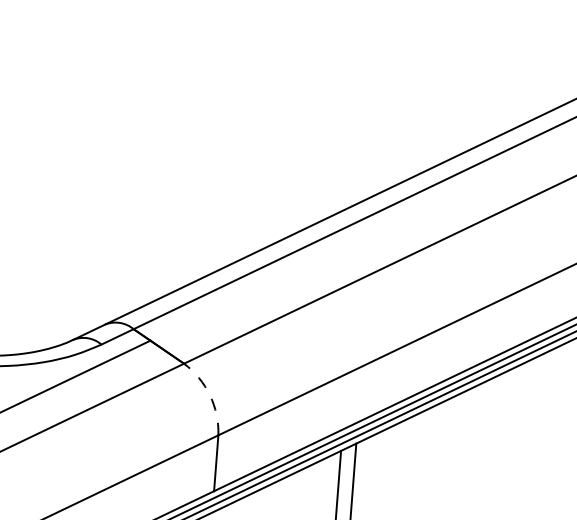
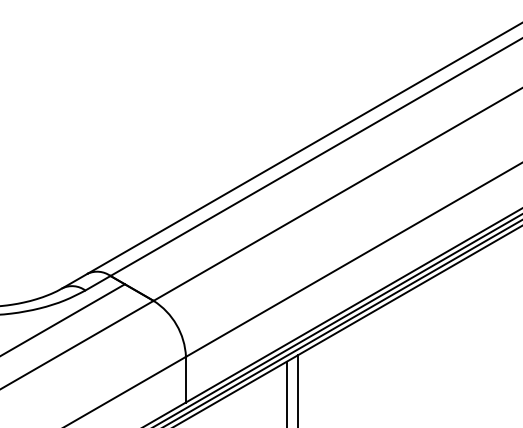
arc: (209, 394) -> (176, 324), dashed -> solid

